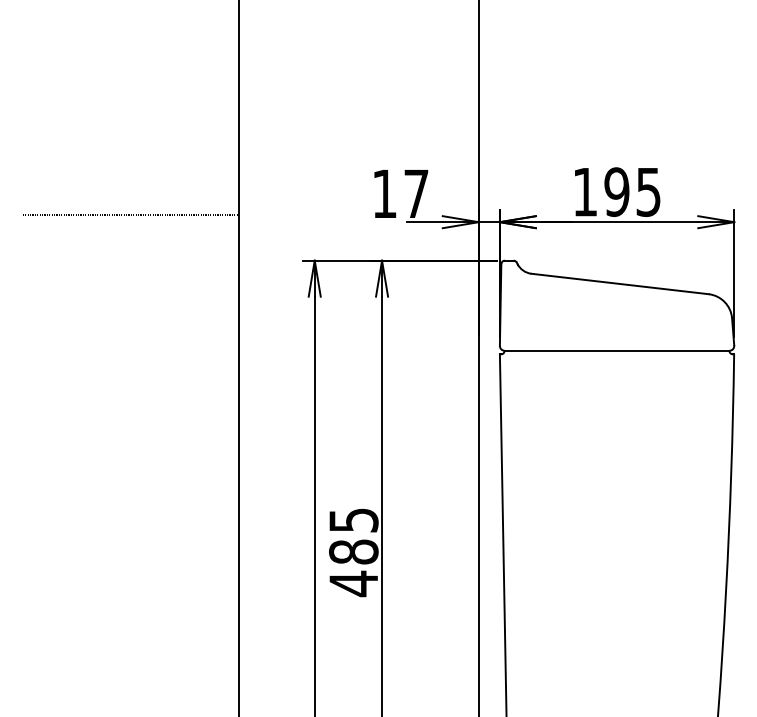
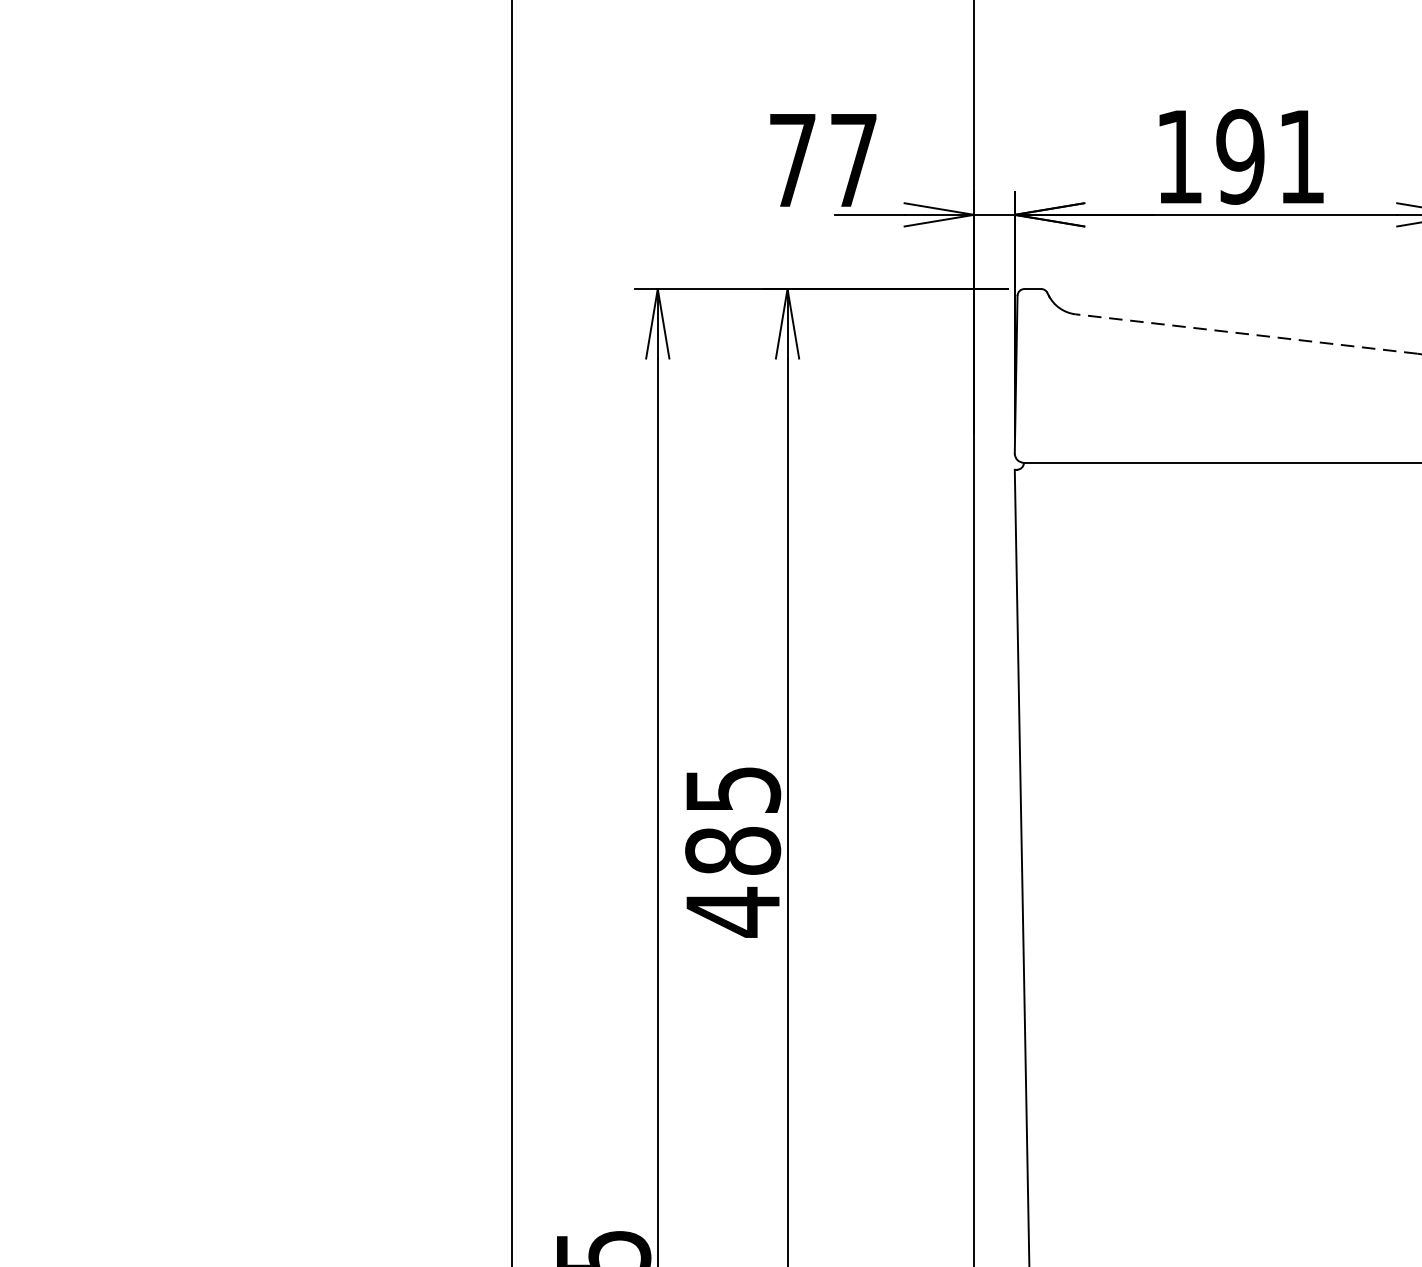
text: (648, 192) -> (1301, 157), 195 -> 191
text: (384, 193) -> (792, 159), 17 -> 77
line: (130, 214) -> (302, 200), removed
line: (619, 283) -> (1245, 333), solid -> dashed

